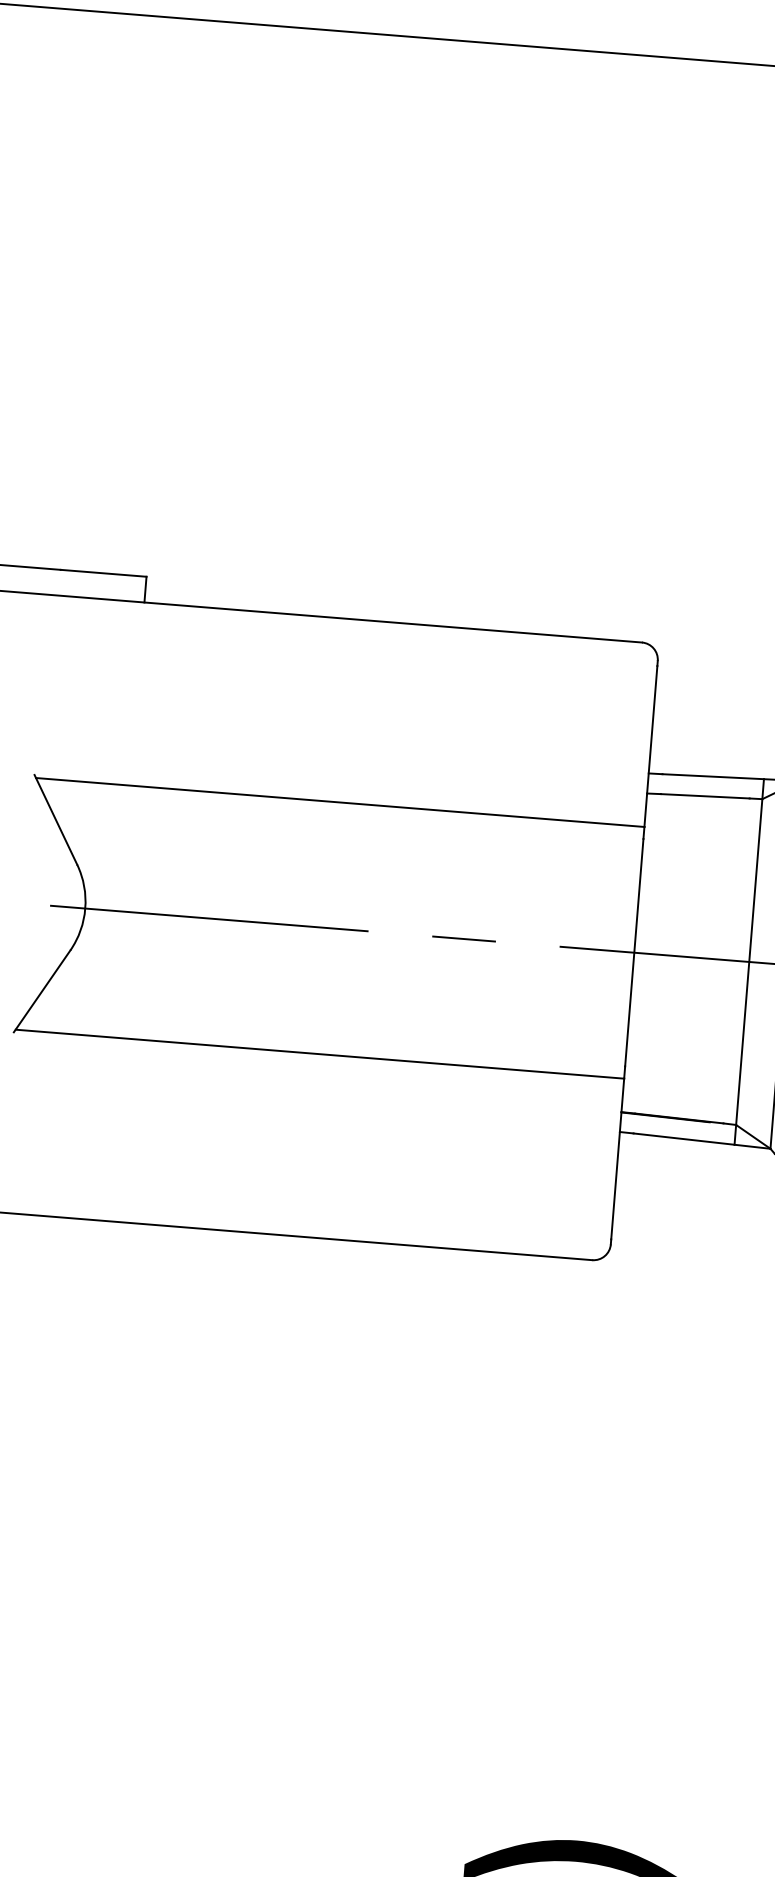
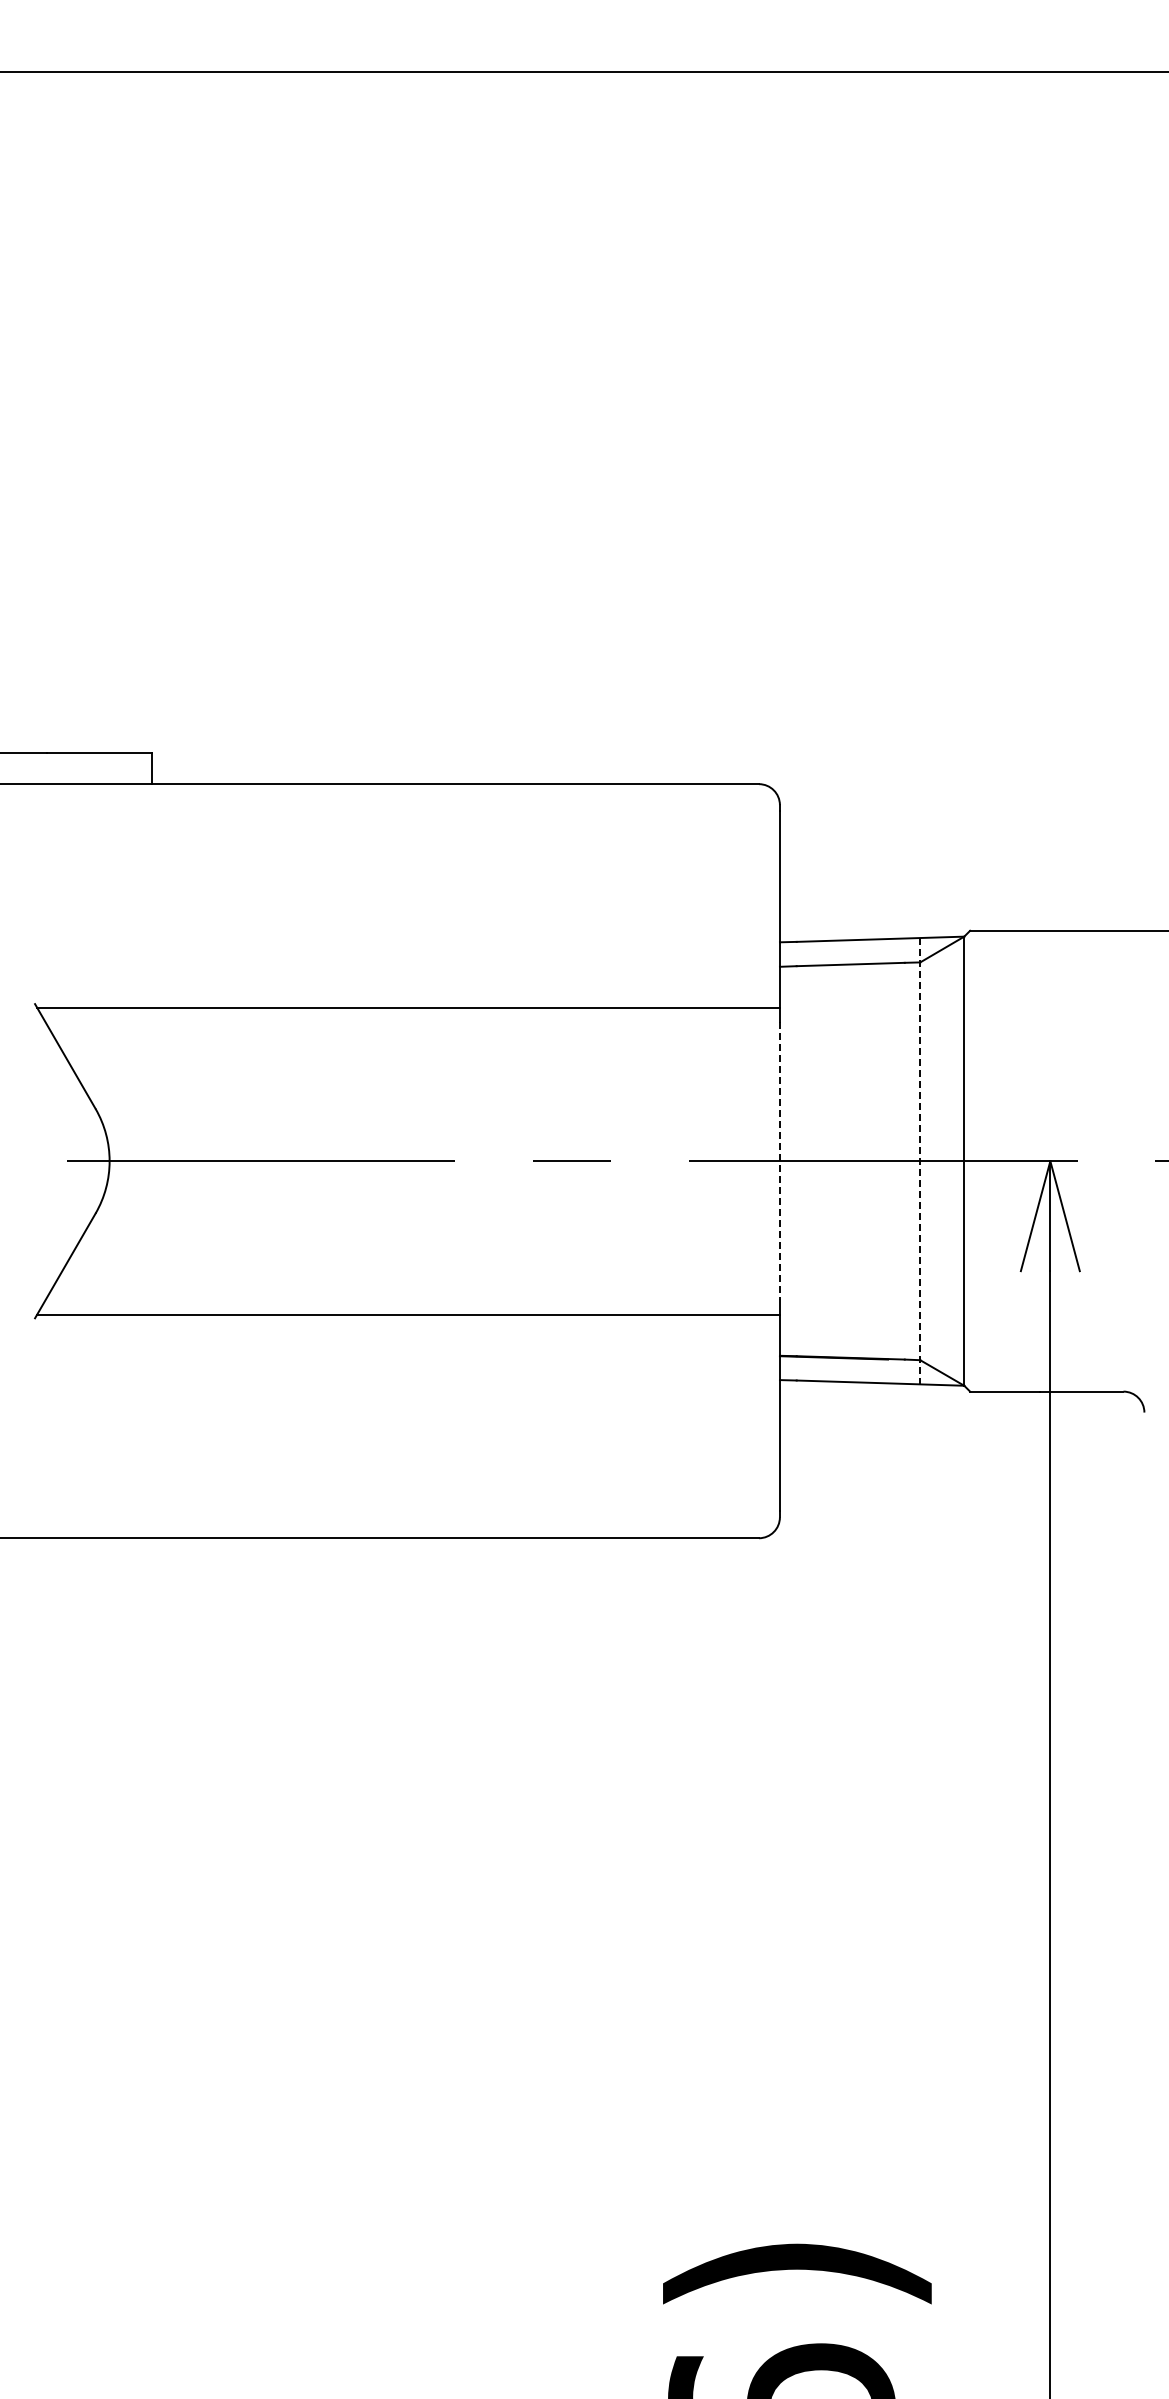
line: (633, 952) -> (779, 1161), solid -> dashed
line: (749, 962) -> (920, 1161), solid -> dashed

